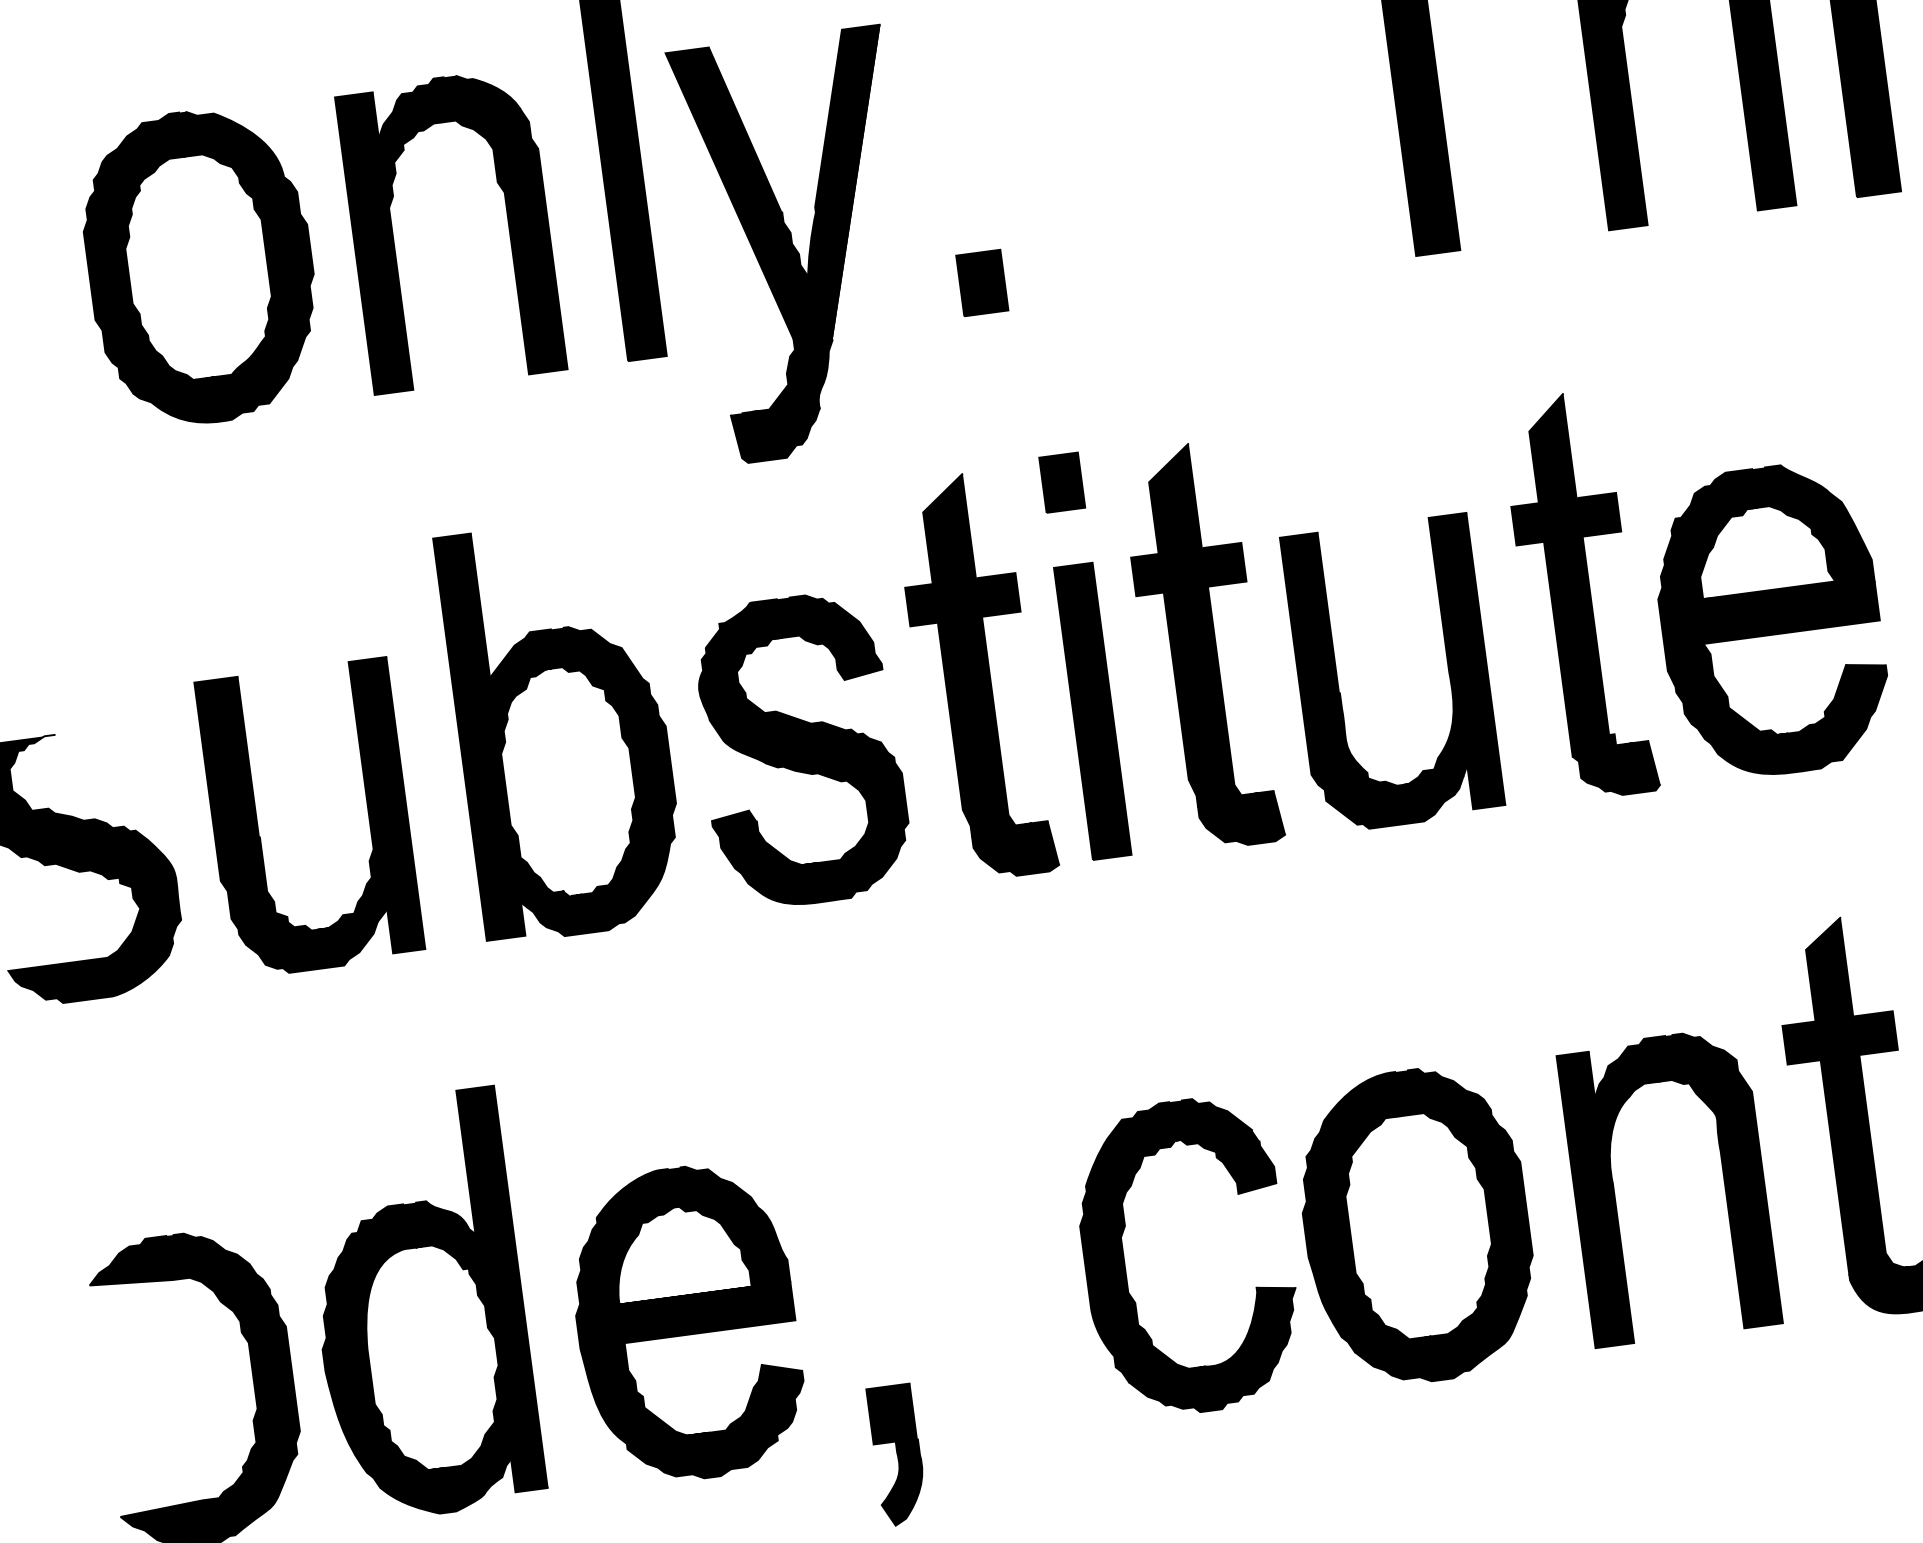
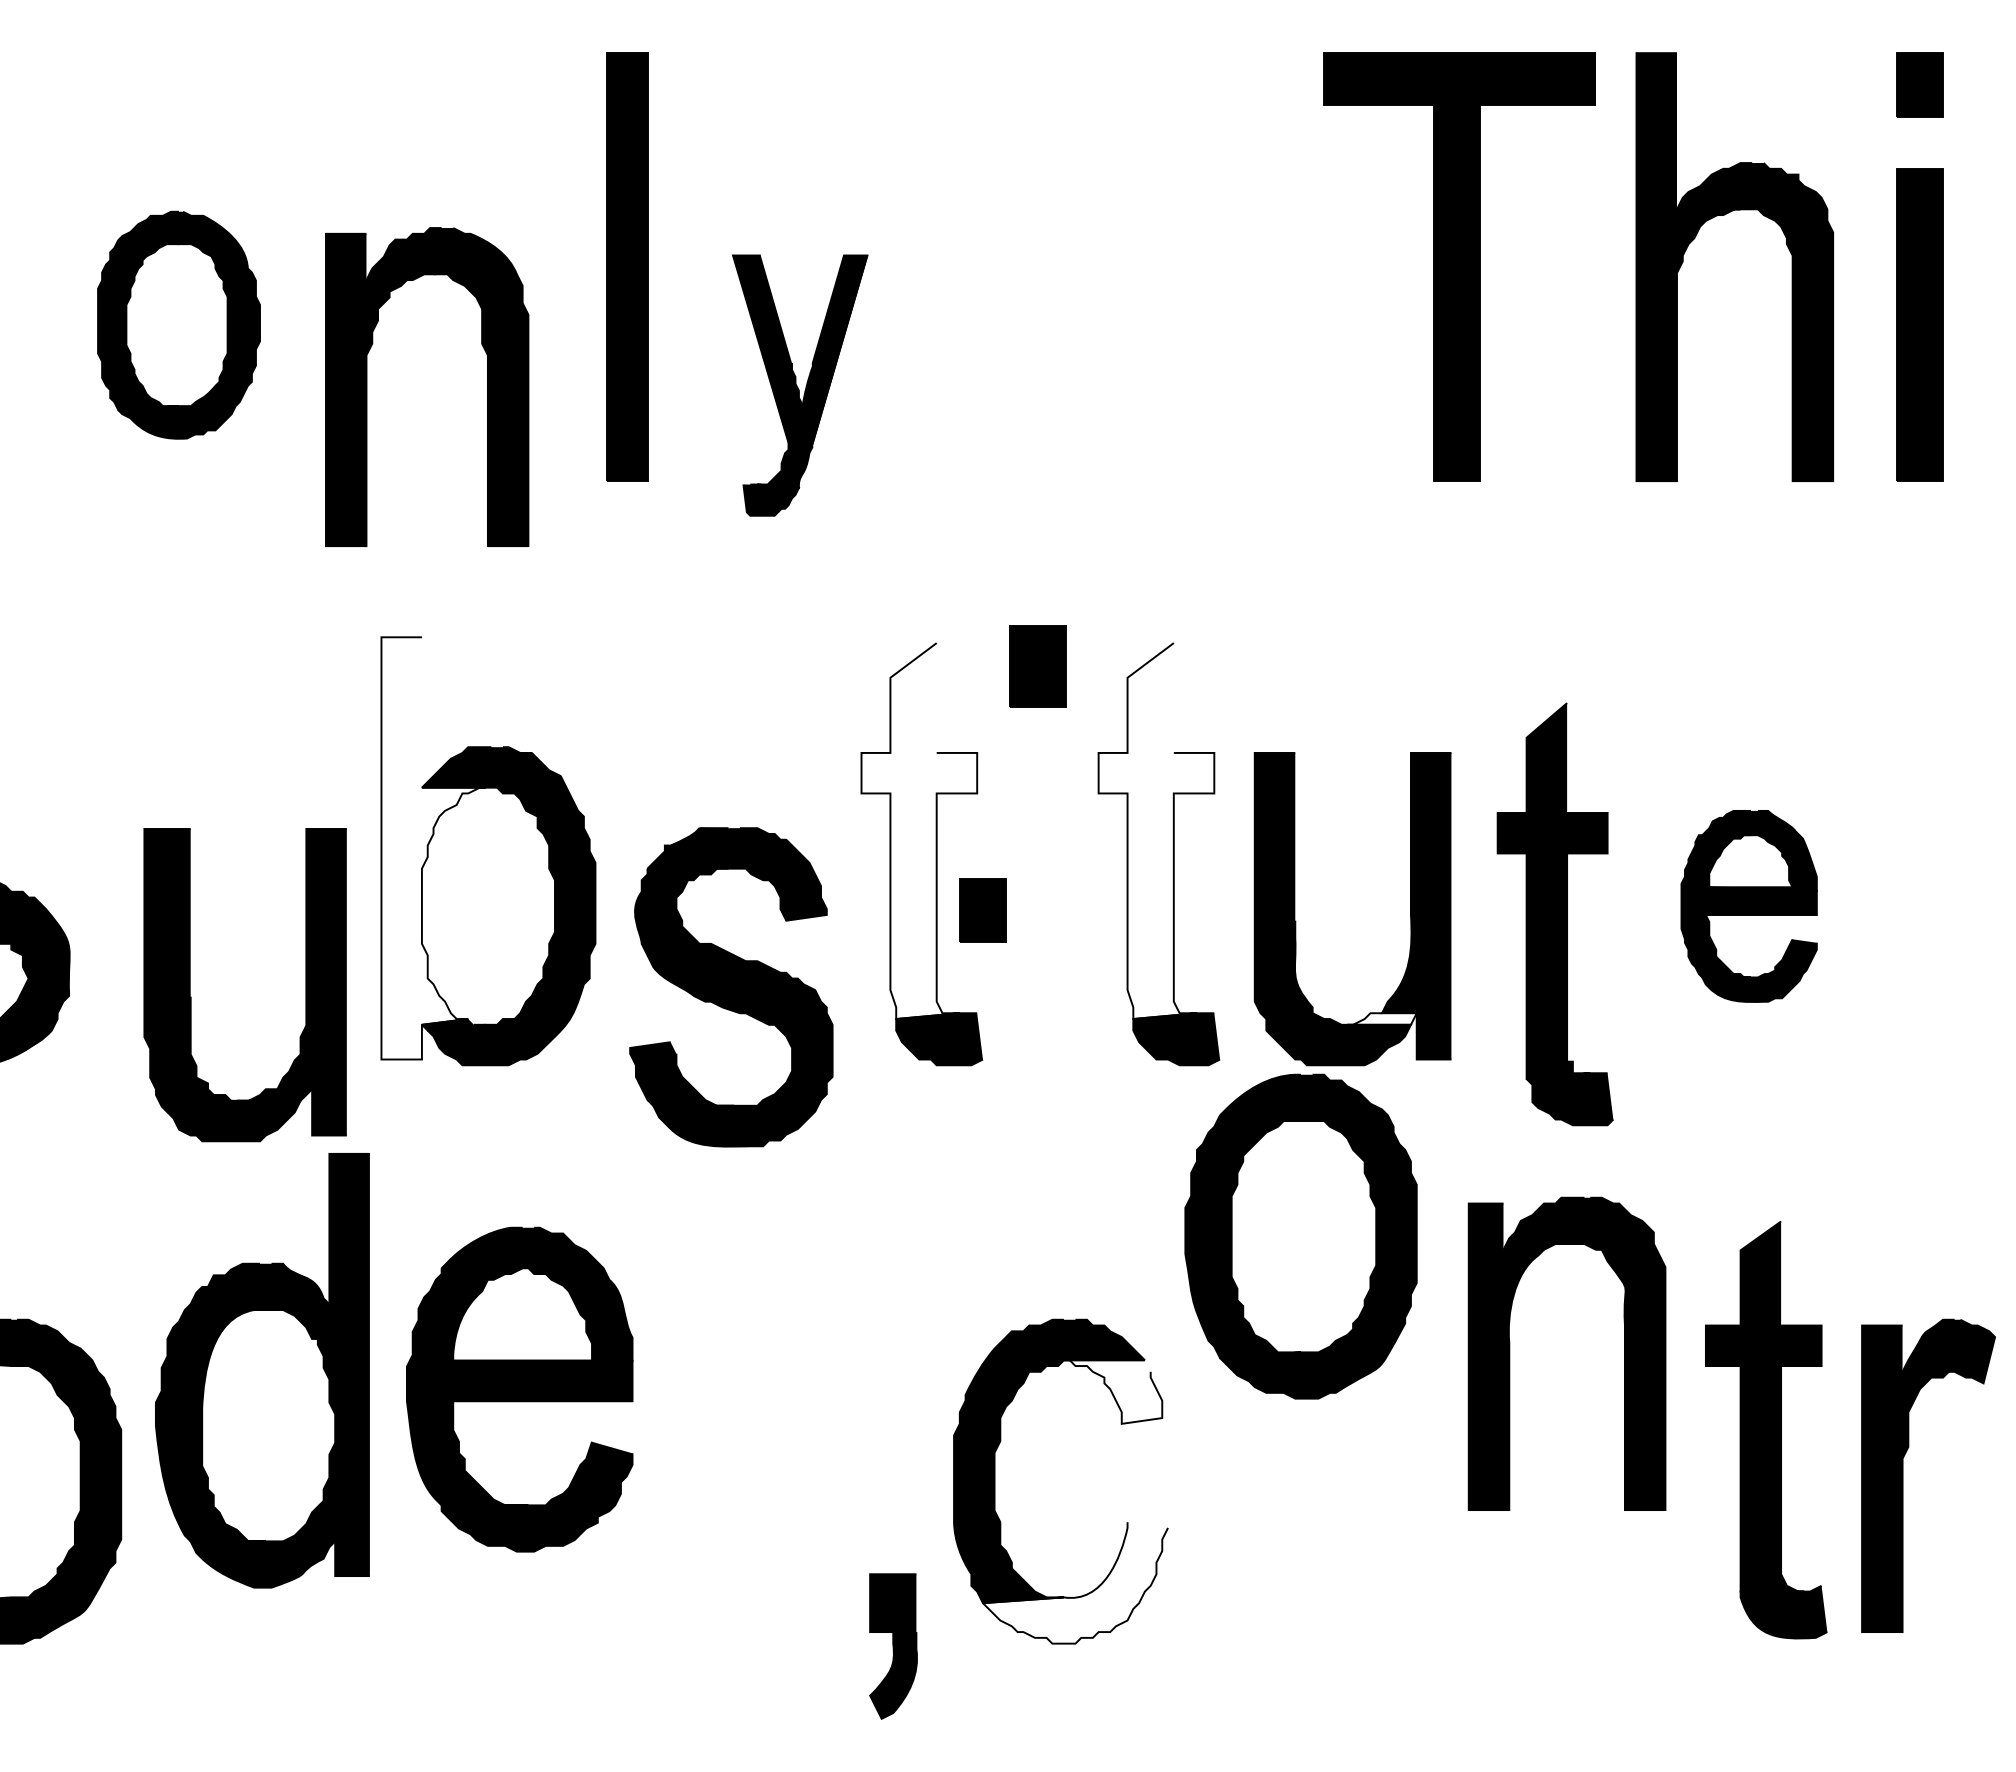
part: (393, 237) -> (367, 386), moved
part: (800, 245) -> (800, 385), size x0.6
part: (200, 267) -> (178, 325), size x0.7
part: (981, 283) -> (982, 910), moved
part: (1061, 482) -> (1037, 665), size x1.4
part: (1578, 596) -> (1554, 914), moved
part: (1769, 621) -> (1748, 906), size x0.6
fill: (1196, 625) -> (1156, 831), removed
fill: (970, 655) -> (919, 831), removed
part: (1092, 711) -> (1037, 906), removed
fill: (509, 733) -> (433, 848), removed
part: (800, 750) -> (731, 987), moved
fill: (1434, 774) -> (1381, 1018), removed
part: (258, 825) -> (190, 985), moved
fill: (1225, 1164) -> (1112, 1391), removed
part: (1615, 1193) -> (1510, 1353), moved
part: (1416, 1226) -> (1300, 1236), moved
part: (420, 1305) -> (262, 1370), moved
part: (686, 1323) -> (519, 1389), moved
fill: (1214, 1350) -> (1075, 1582), removed
part: (897, 1455) -> (893, 1646), moved

